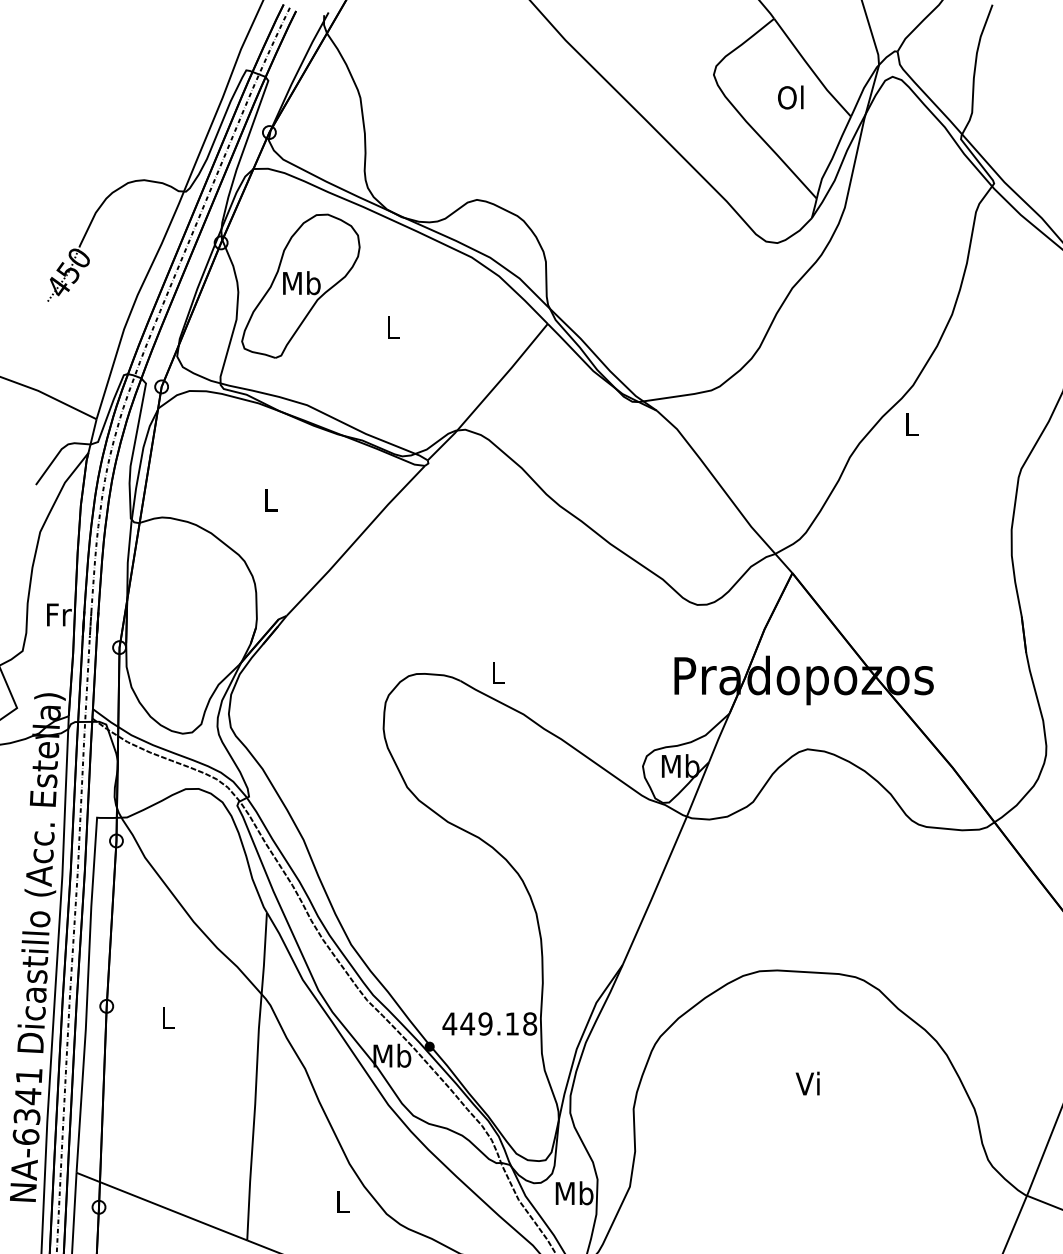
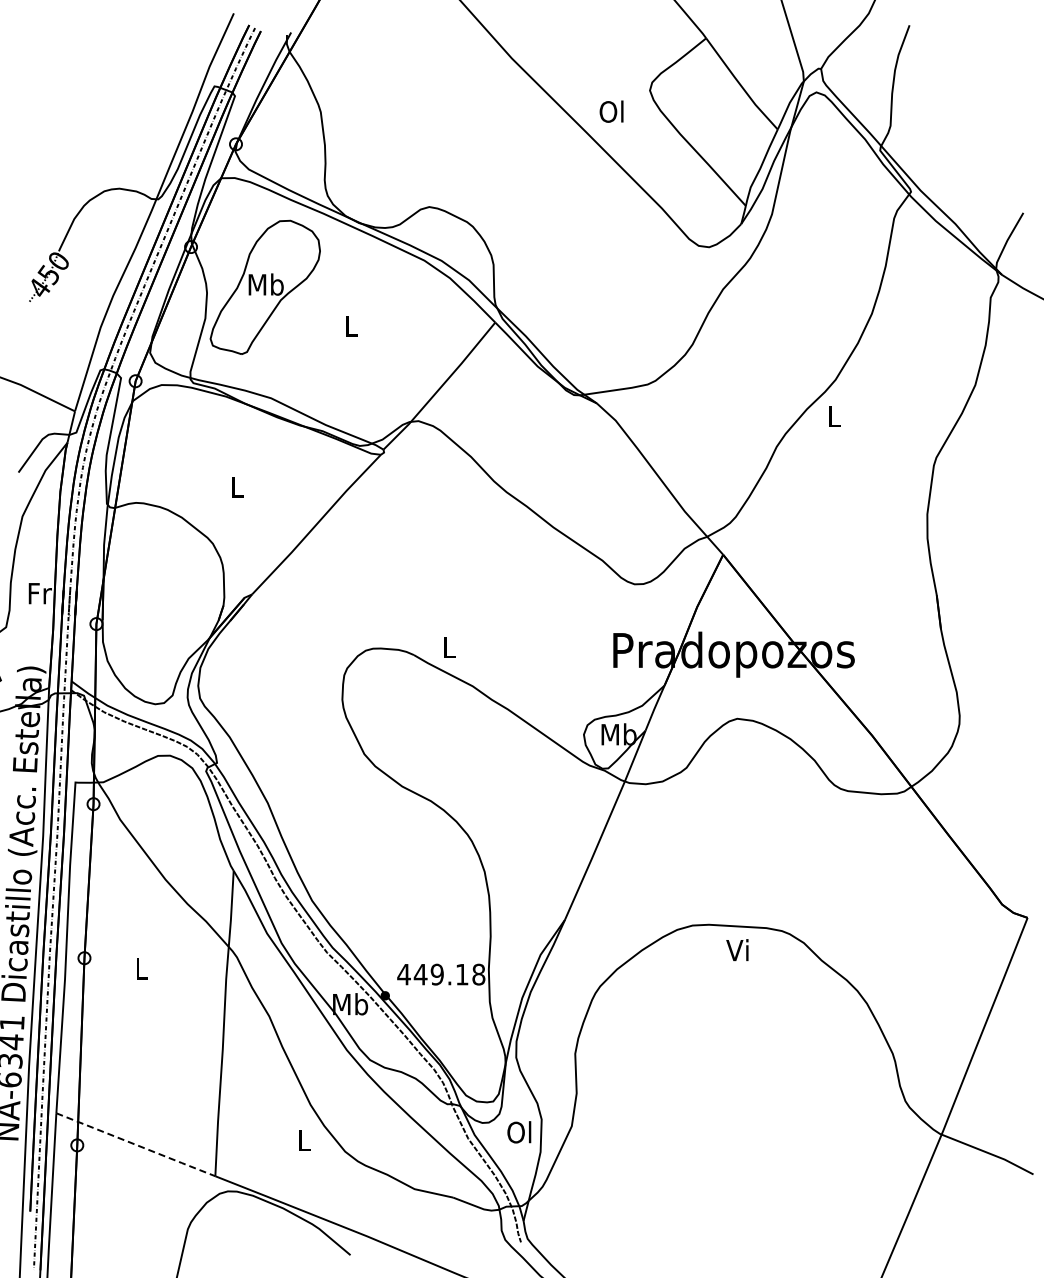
text: (790, 97) -> (611, 111), moved
text: (807, 1083) -> (737, 950), moved
text: (573, 1193) -> (519, 1132), Mb -> Ol
line: (162, 1207) -> (136, 1145), solid -> dashed

